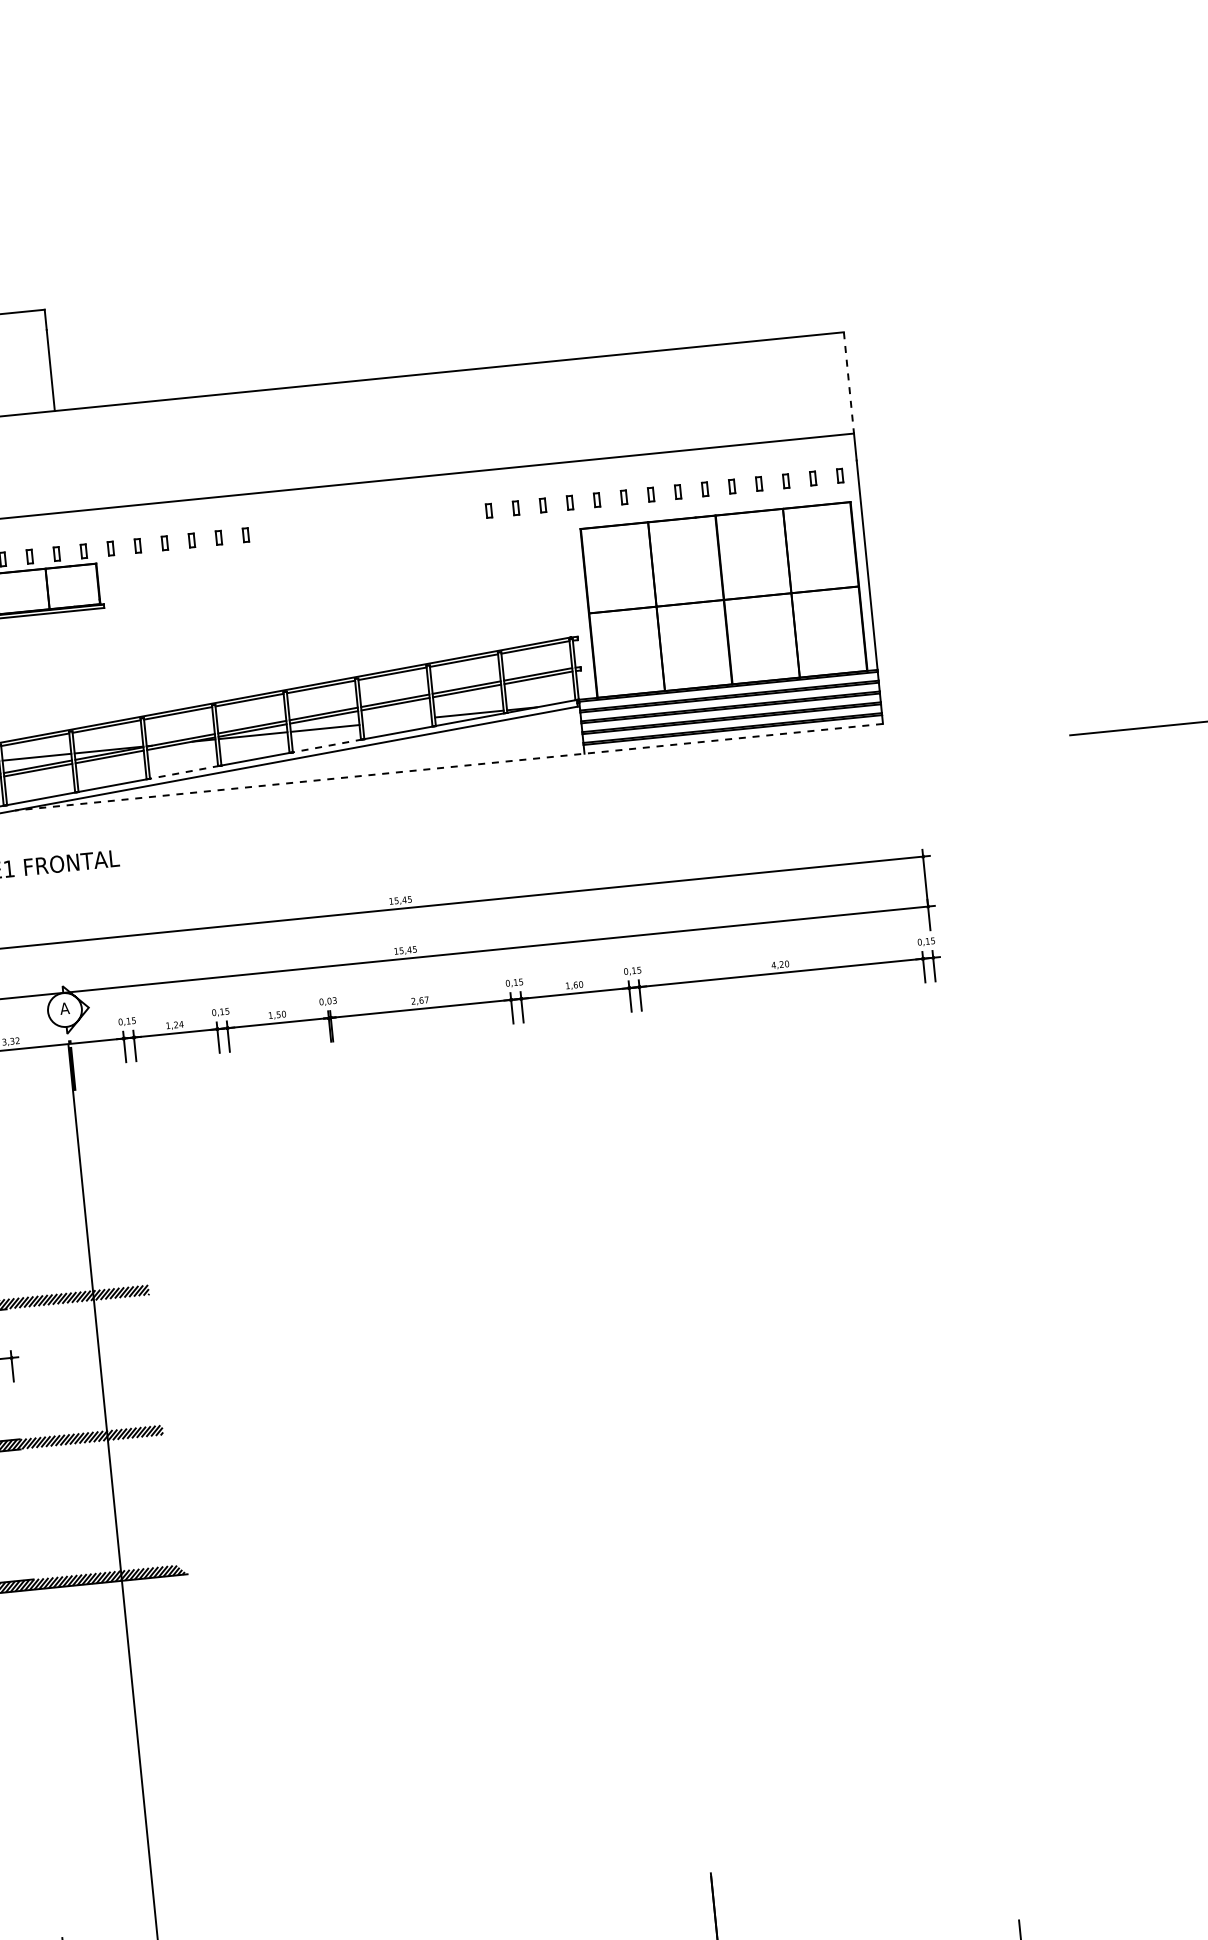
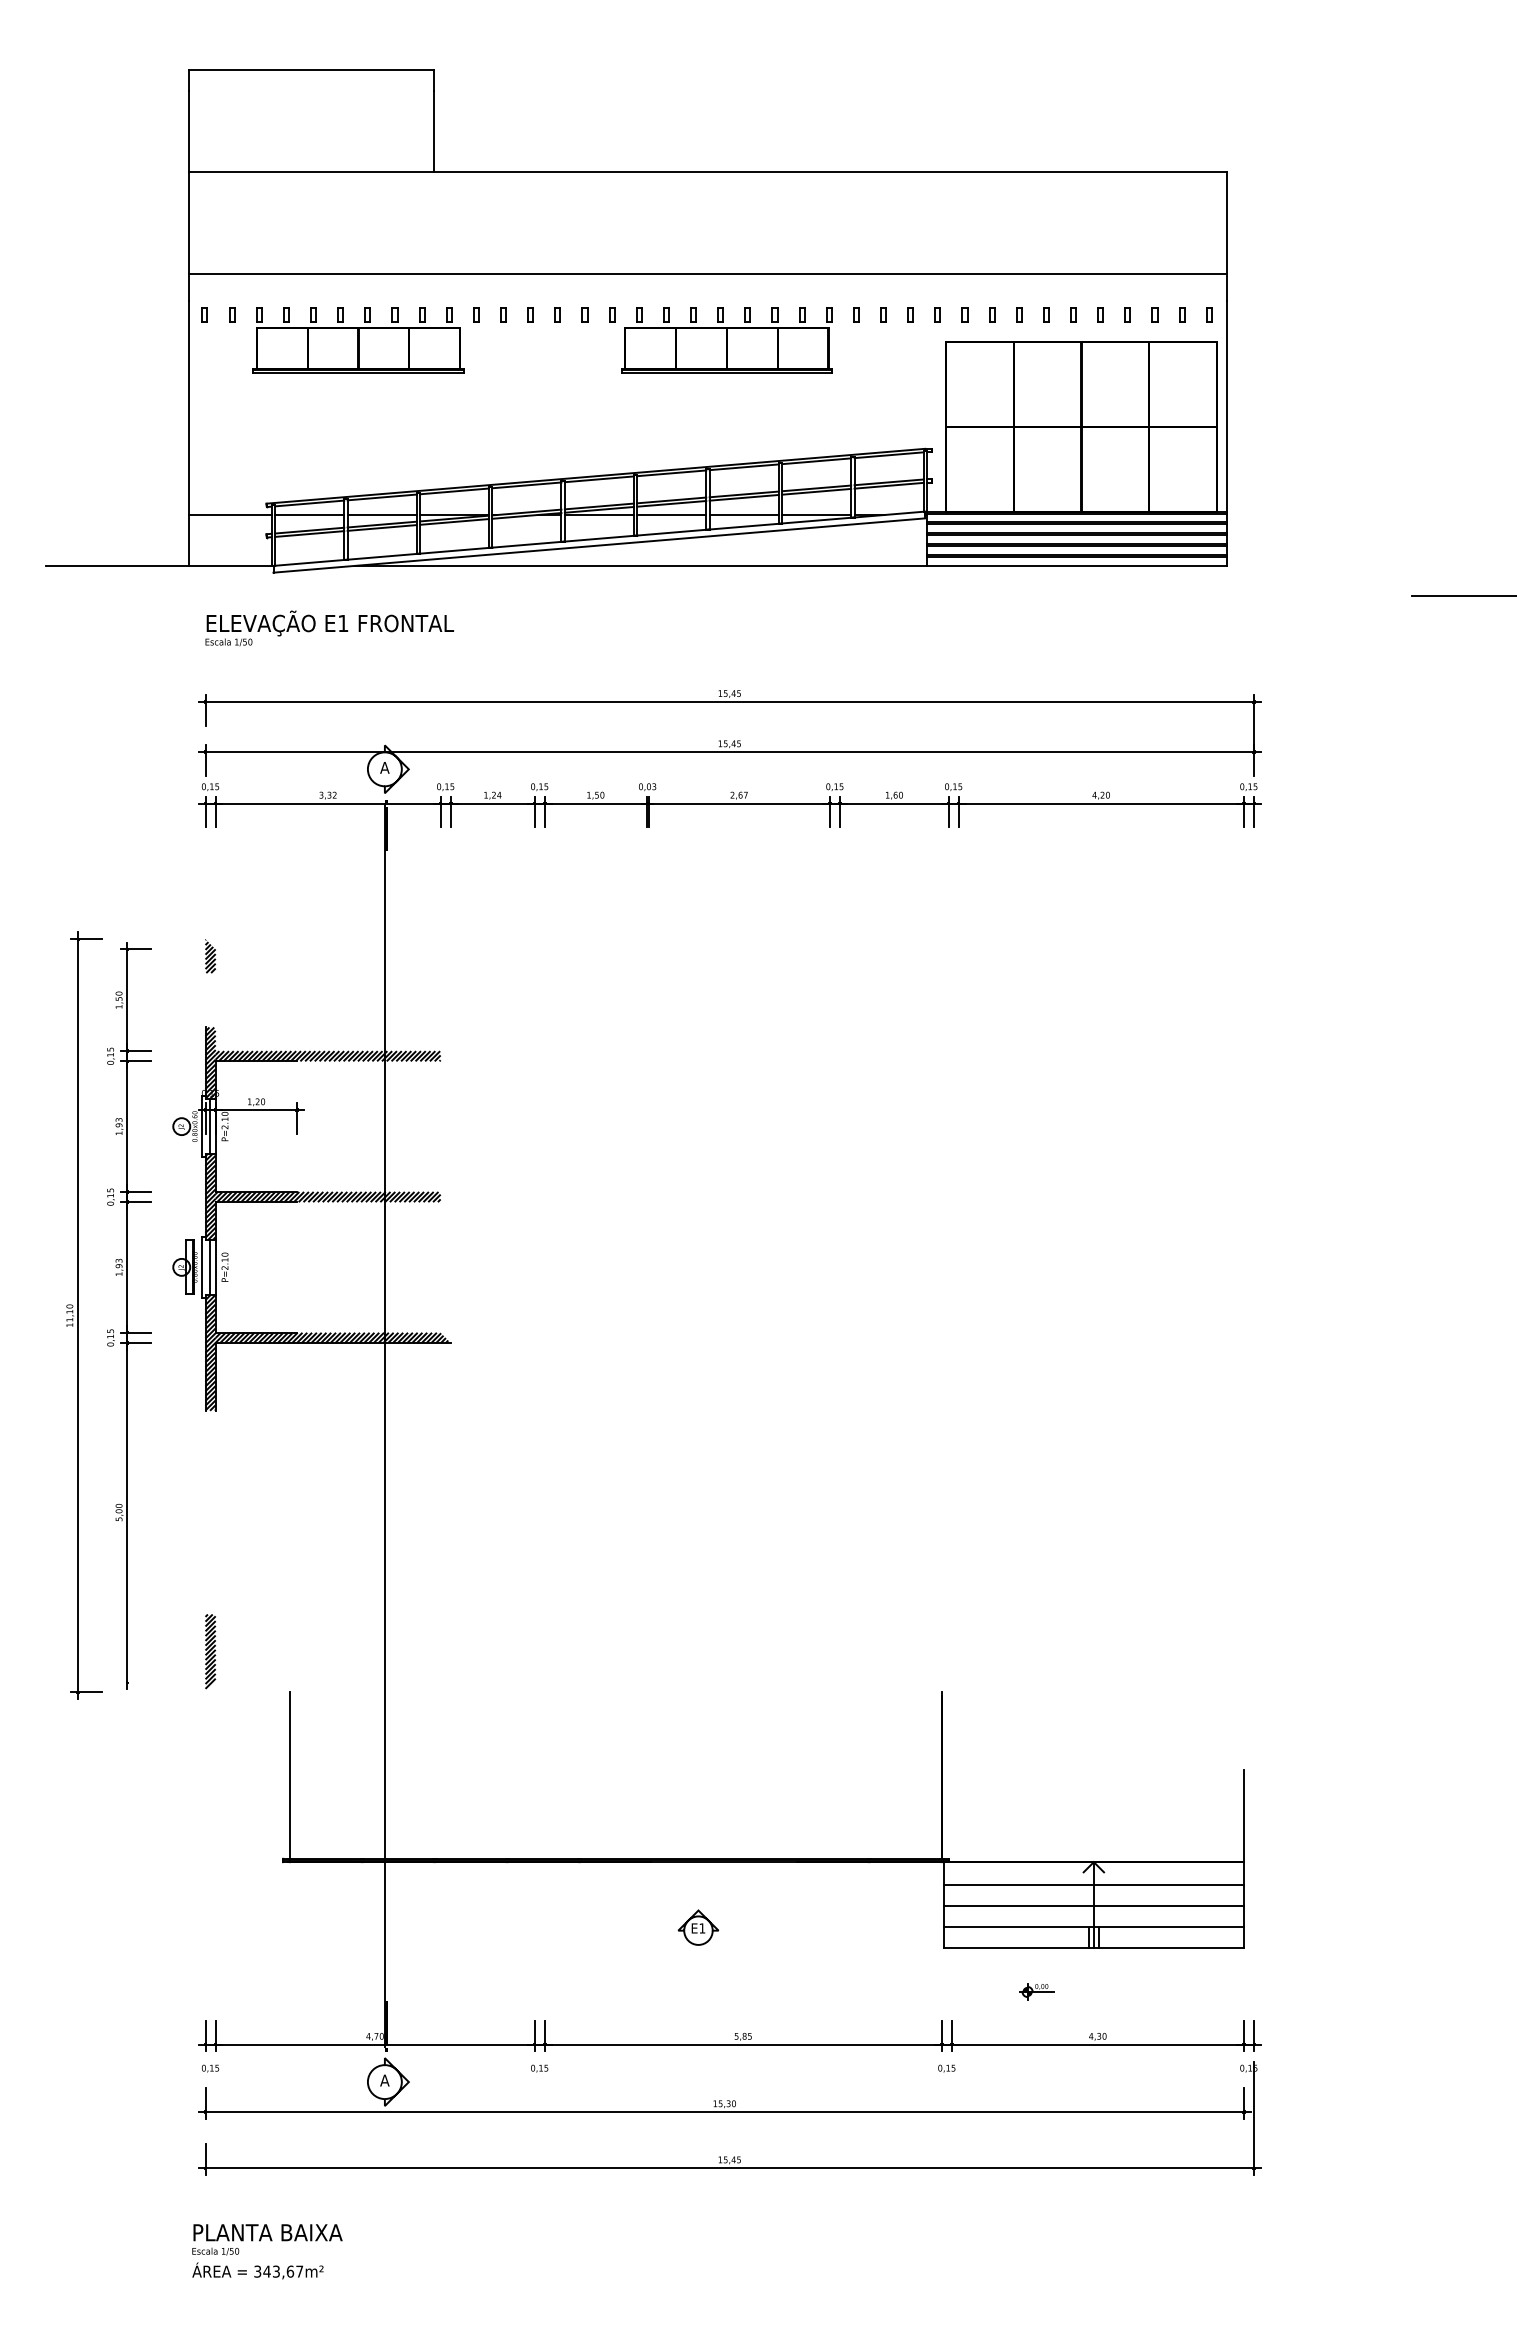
line: (849, 383) -> (1227, 223), dashed -> solid
part: (362, 549) -> (726, 340), added
line: (396, 721) -> (743, 515), added
line: (327, 745) -> (672, 532), dashed -> solid
line: (448, 766) -> (790, 565), dashed -> solid
line: (184, 772) -> (527, 544), dashed -> solid

